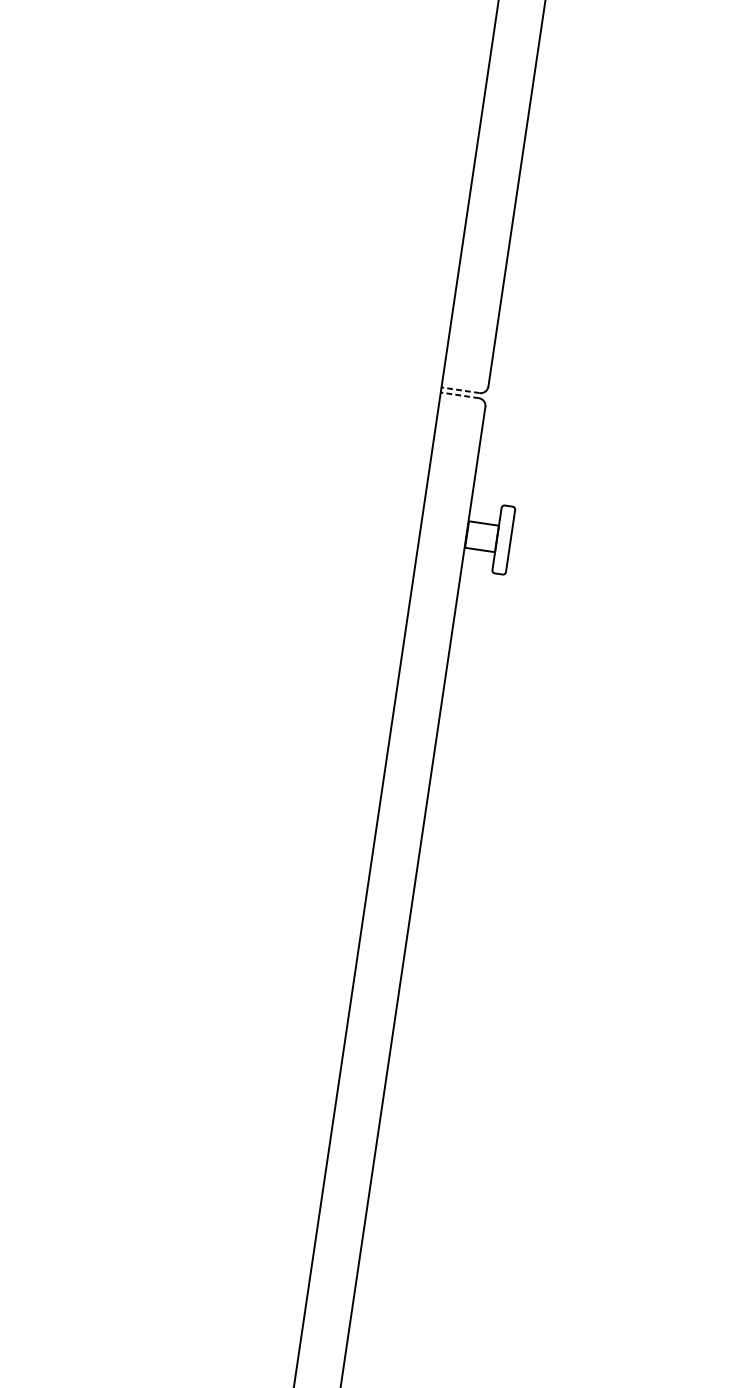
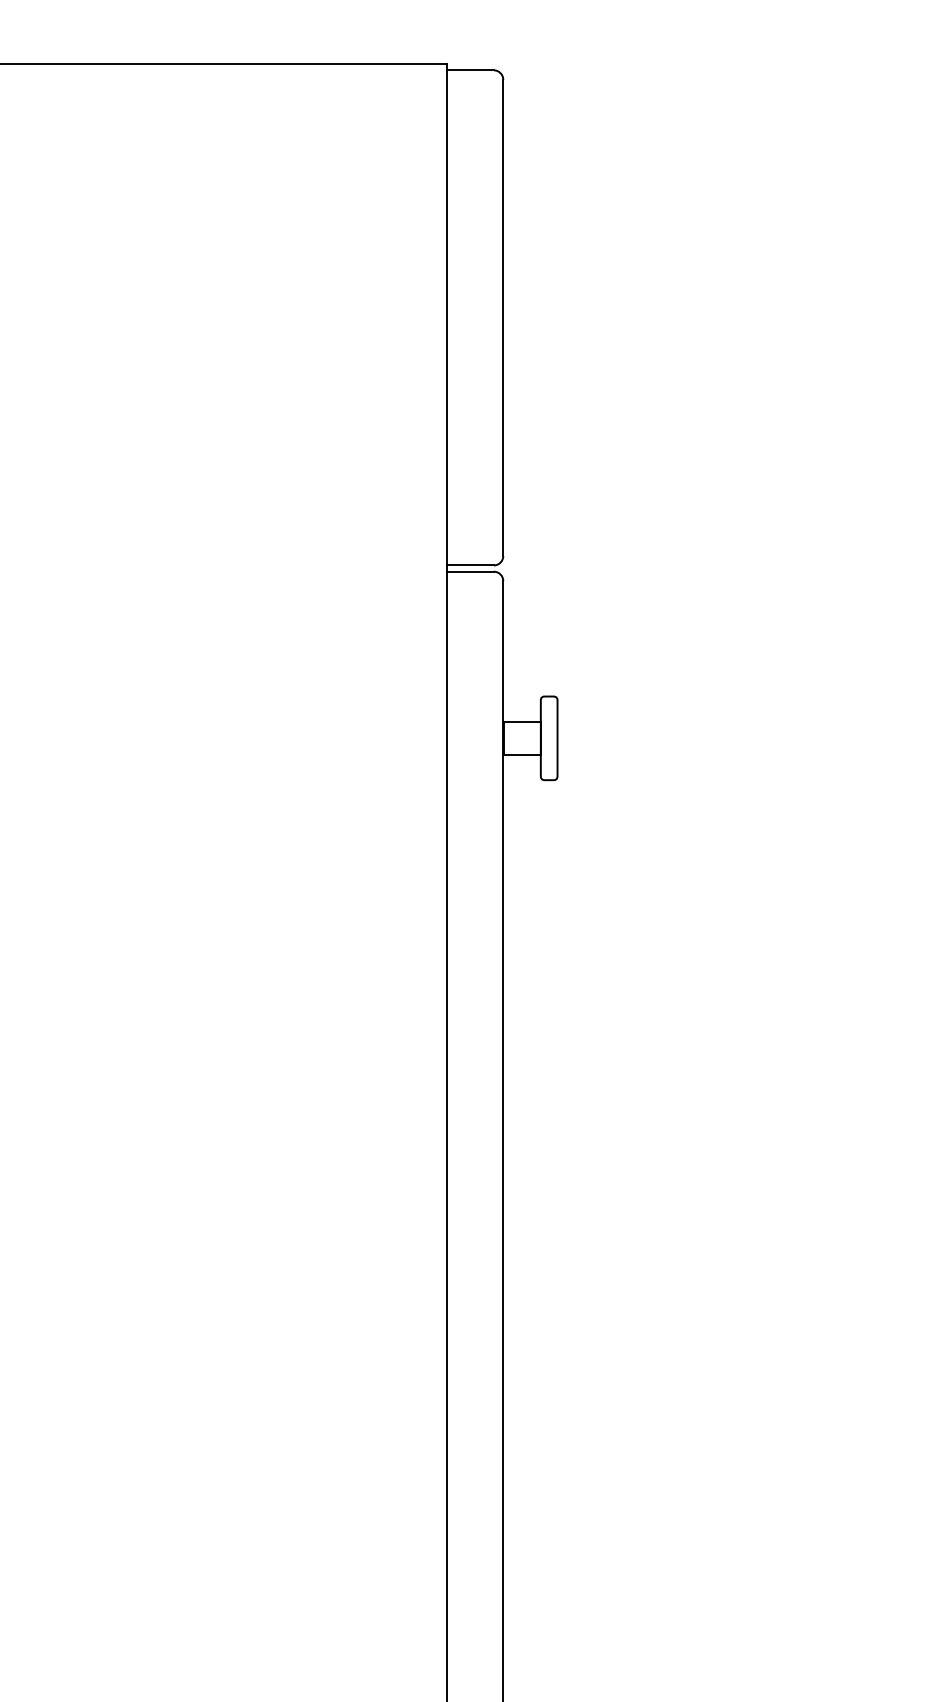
line: (460, 390) -> (470, 565), dashed -> solid
line: (459, 395) -> (470, 571), dashed -> solid

